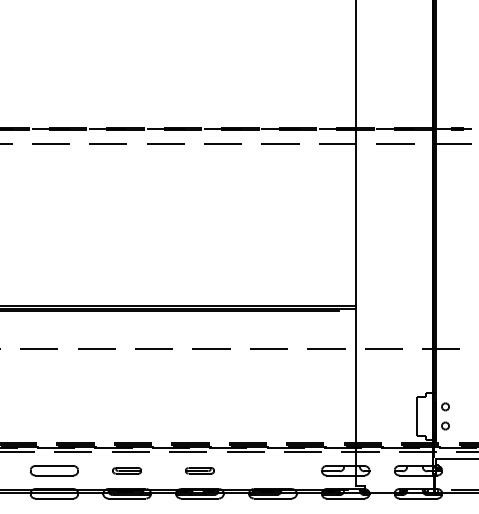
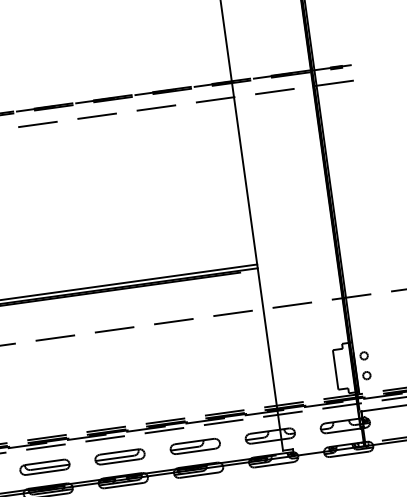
part: (126, 470) -> (44, 467), size x1.67
part: (199, 470) -> (119, 456), size x1.67
part: (272, 470) -> (194, 446), added

